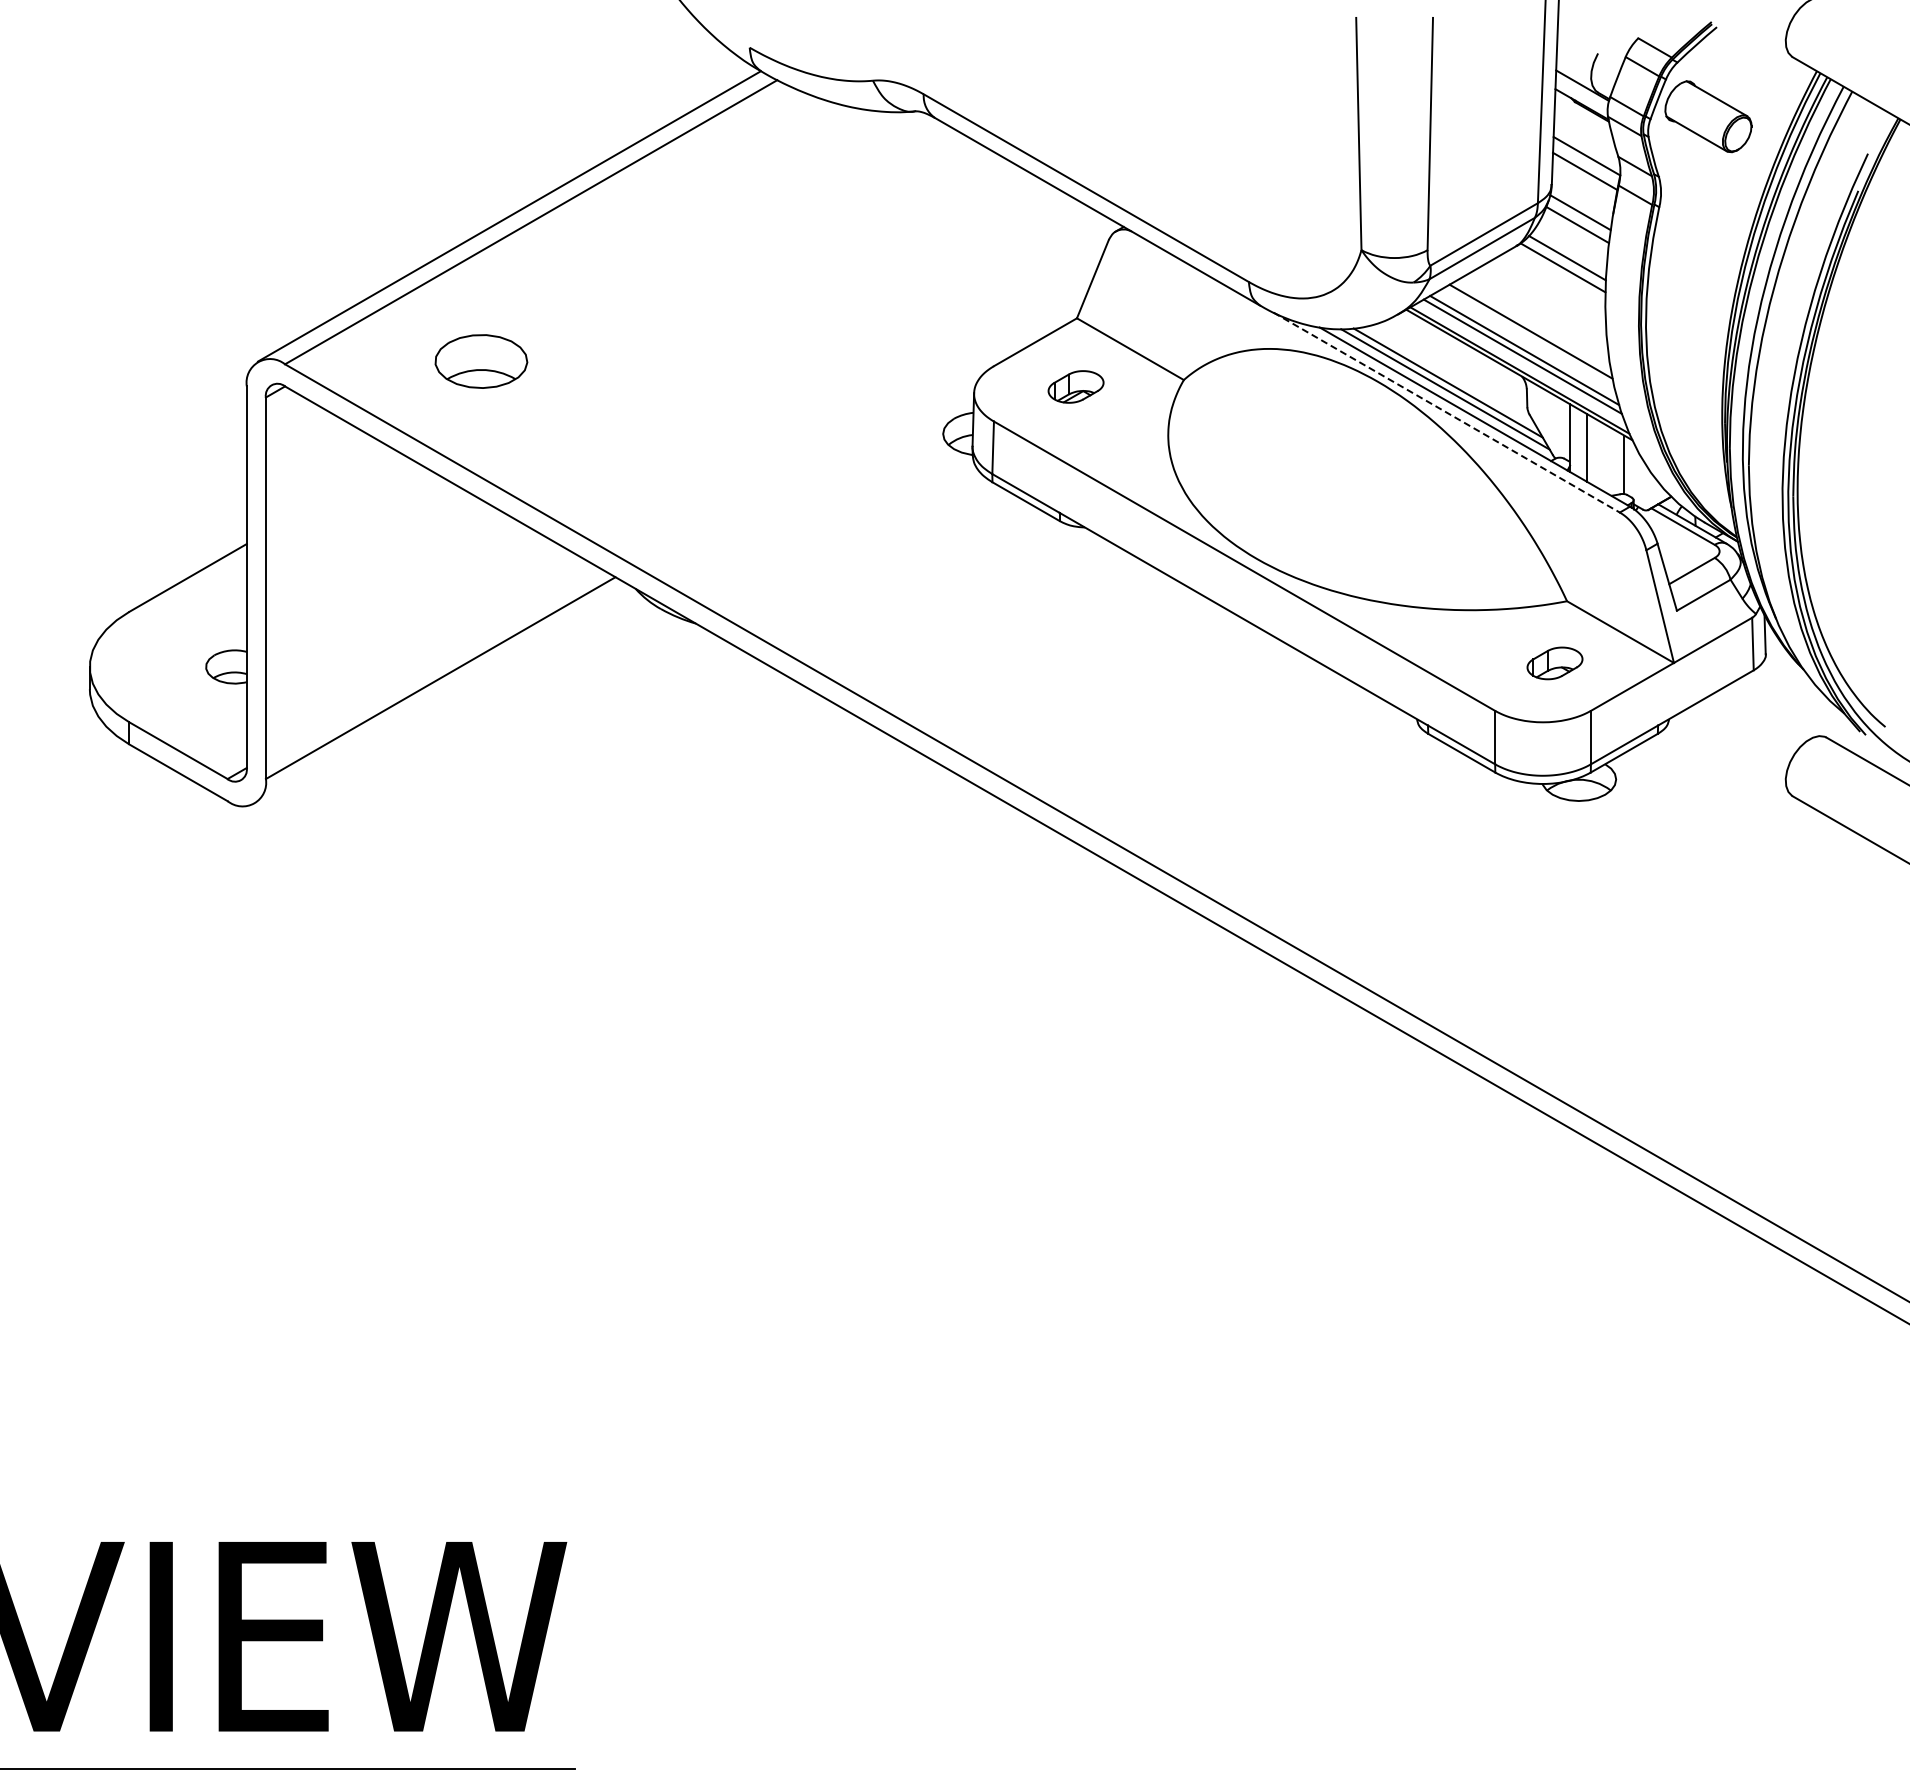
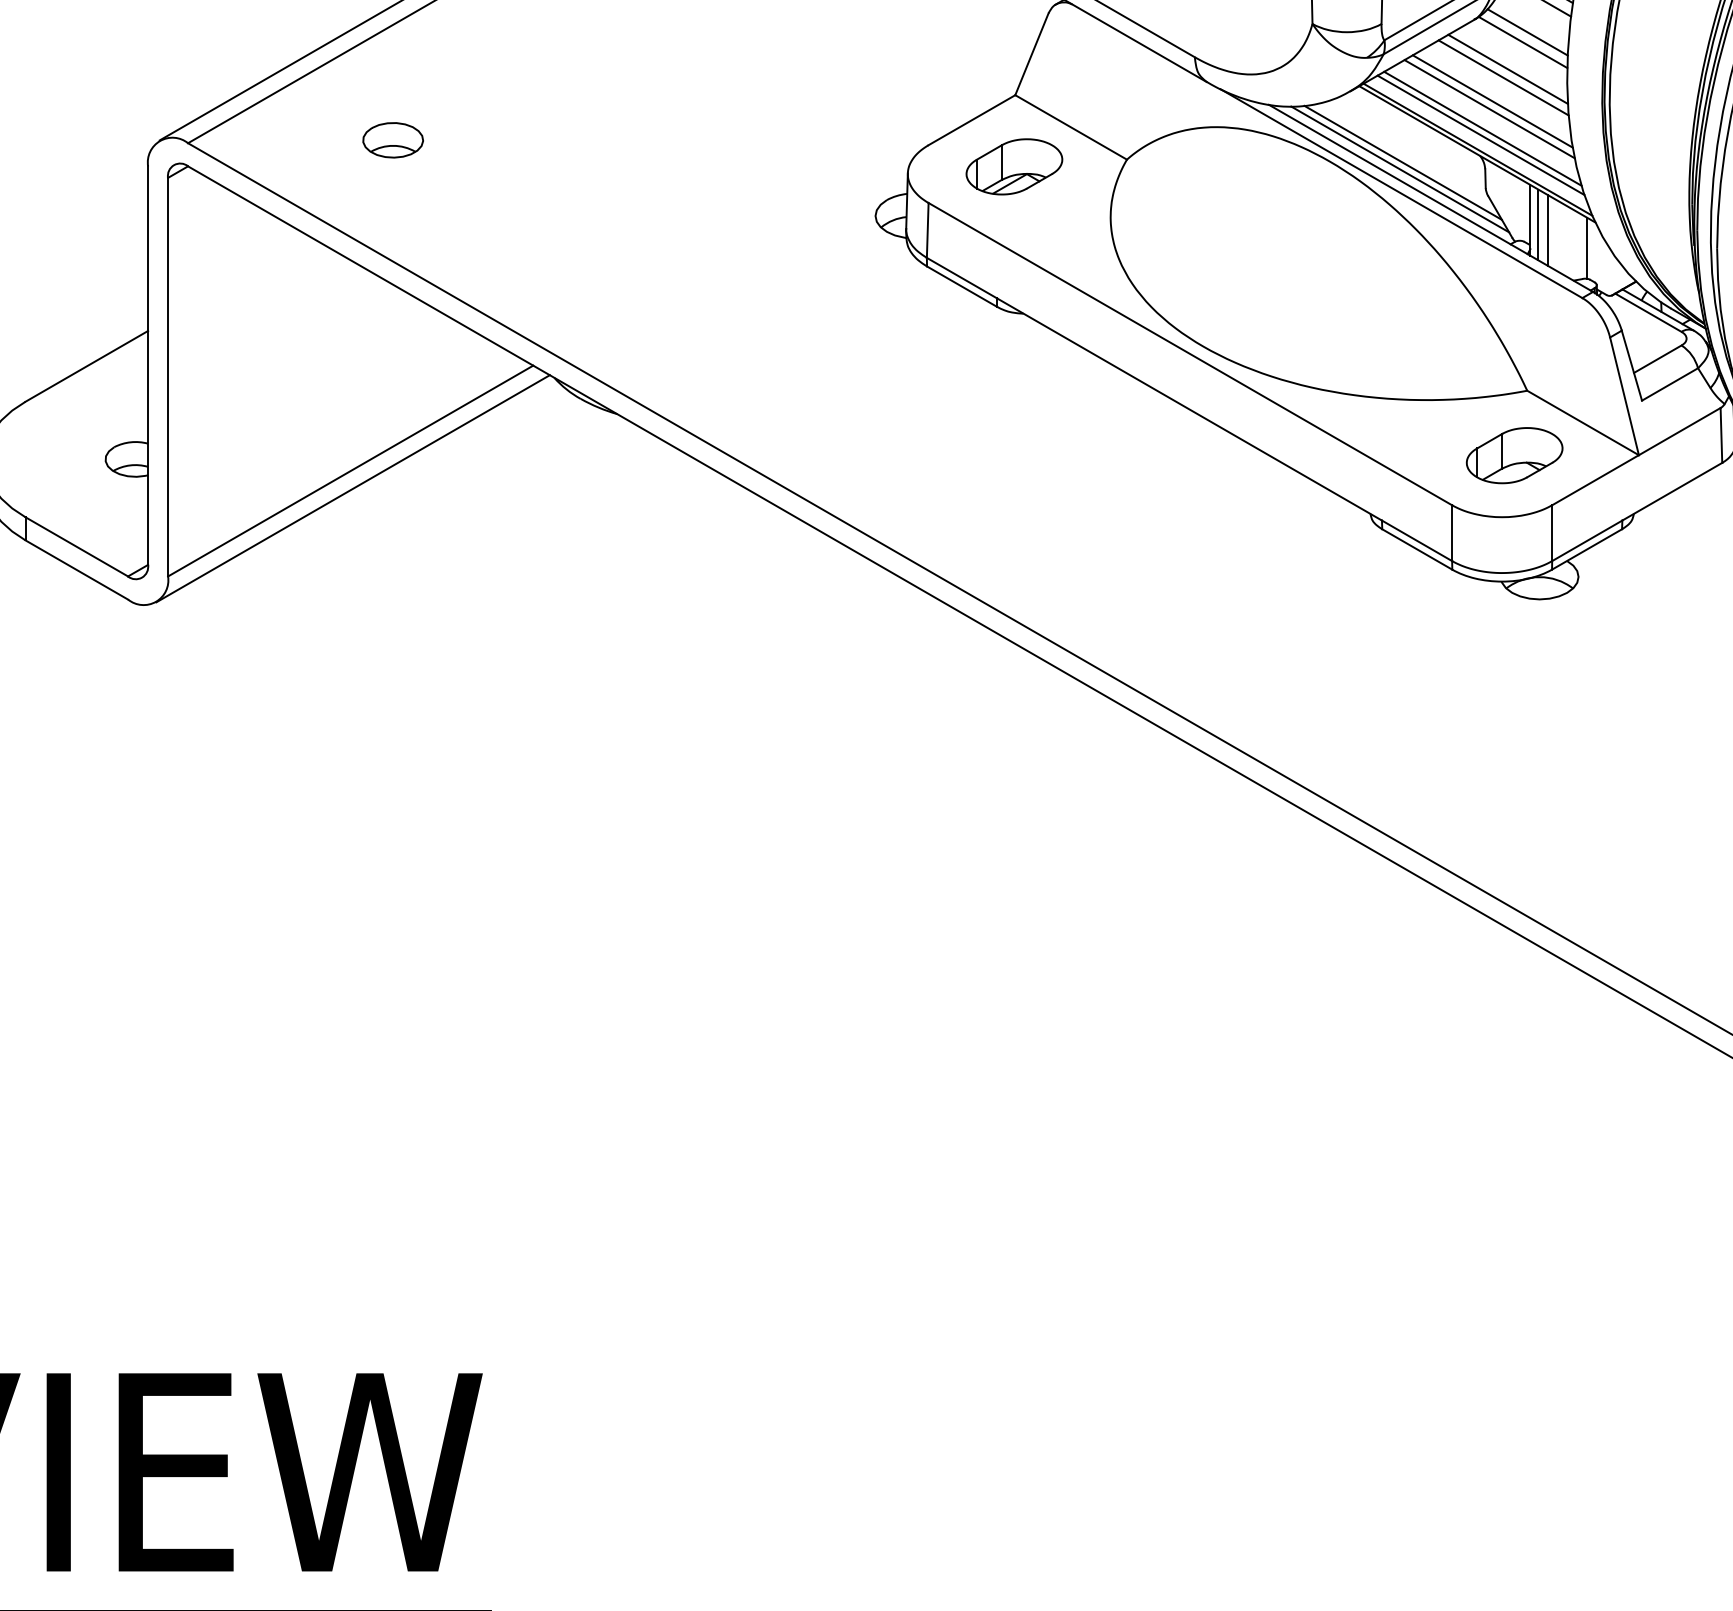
line: (1548, 293) -> (1507, 69), added
line: (1544, 301) -> (1503, 77), added
line: (1533, 324) -> (1492, 101), added
part: (481, 361) -> (393, 140), size x0.62
part: (1075, 386) -> (1013, 166), size x1.67
line: (1446, 412) -> (1401, 193), dashed -> solid
line: (1577, 442) -> (1538, 224), added
part: (1554, 663) -> (1514, 455), size x1.67
line: (442, 694) -> (352, 488), added

